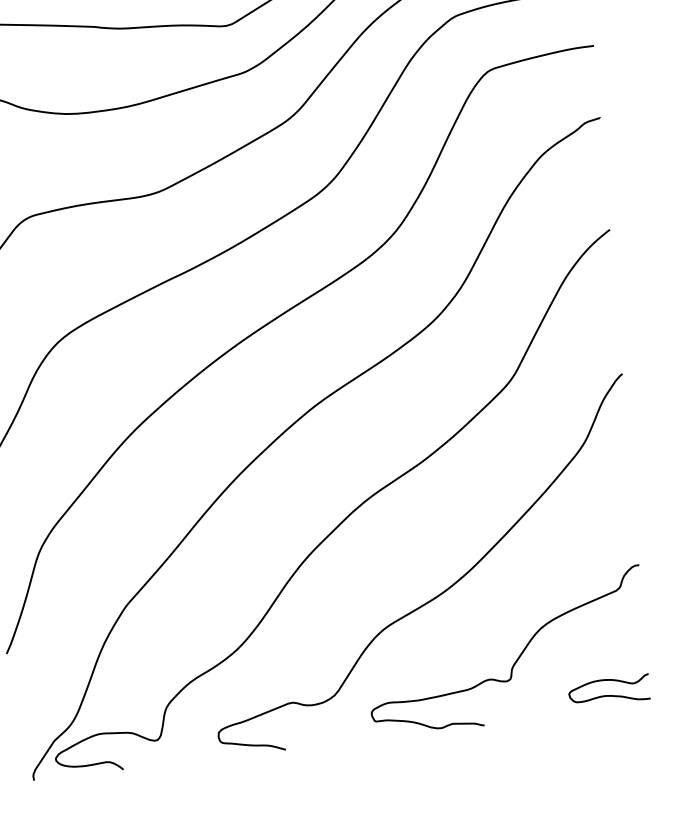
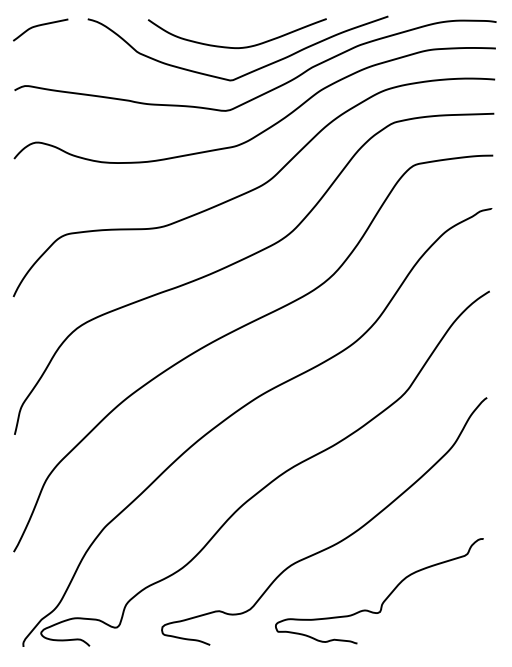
curve: (609, 694) -> (451, 631), removed

